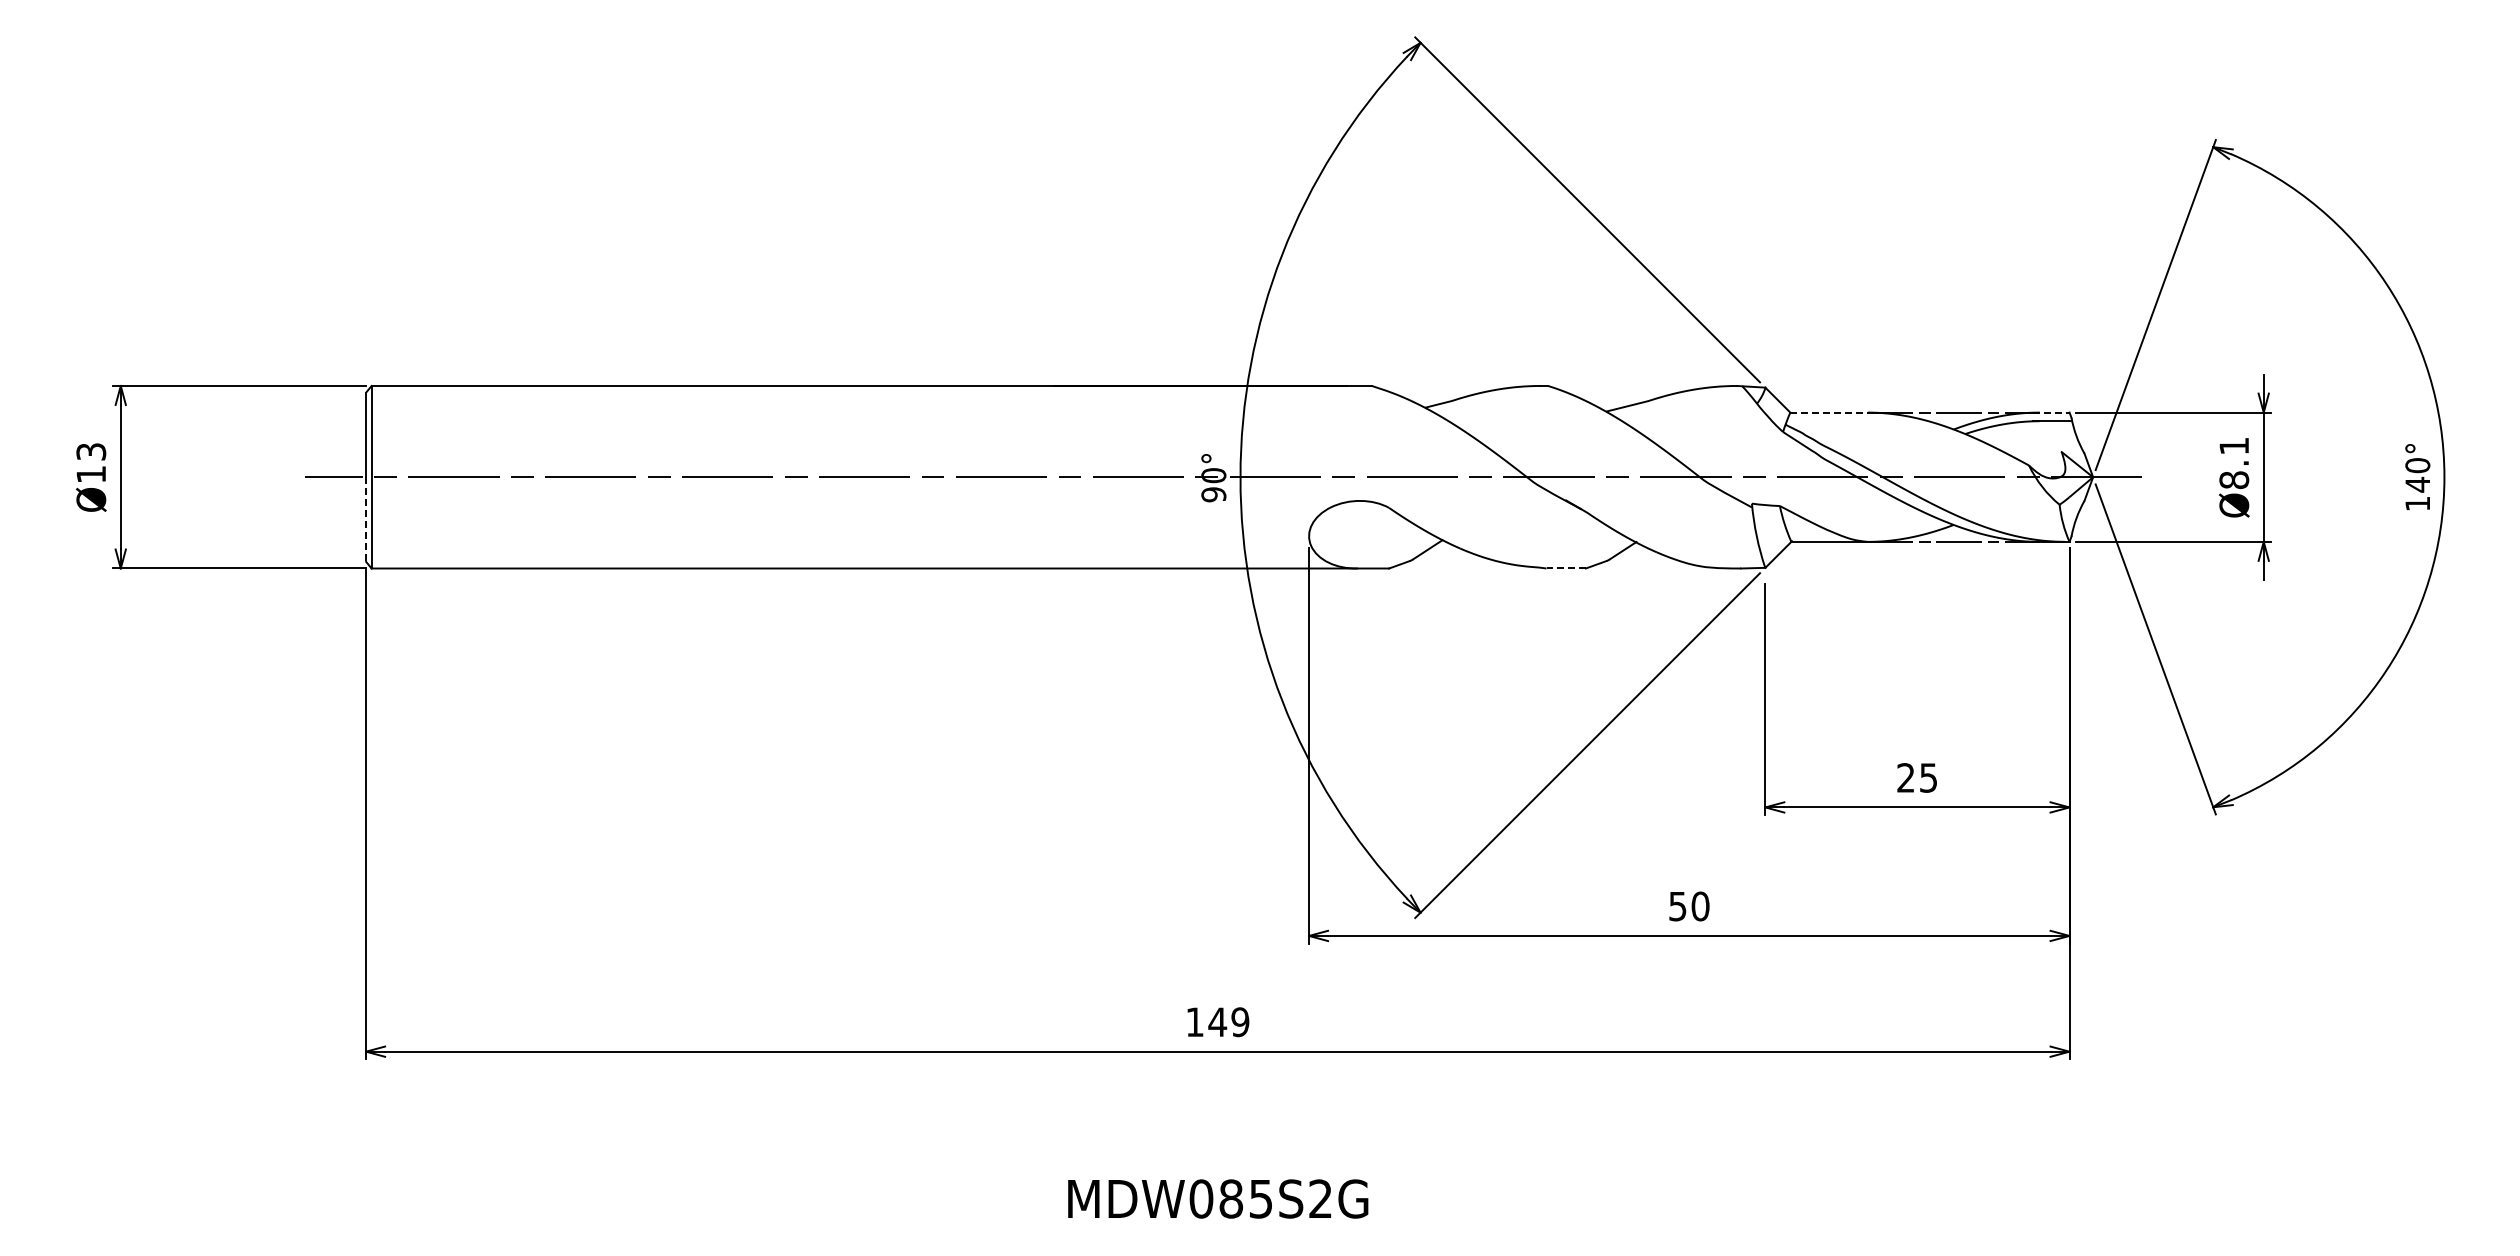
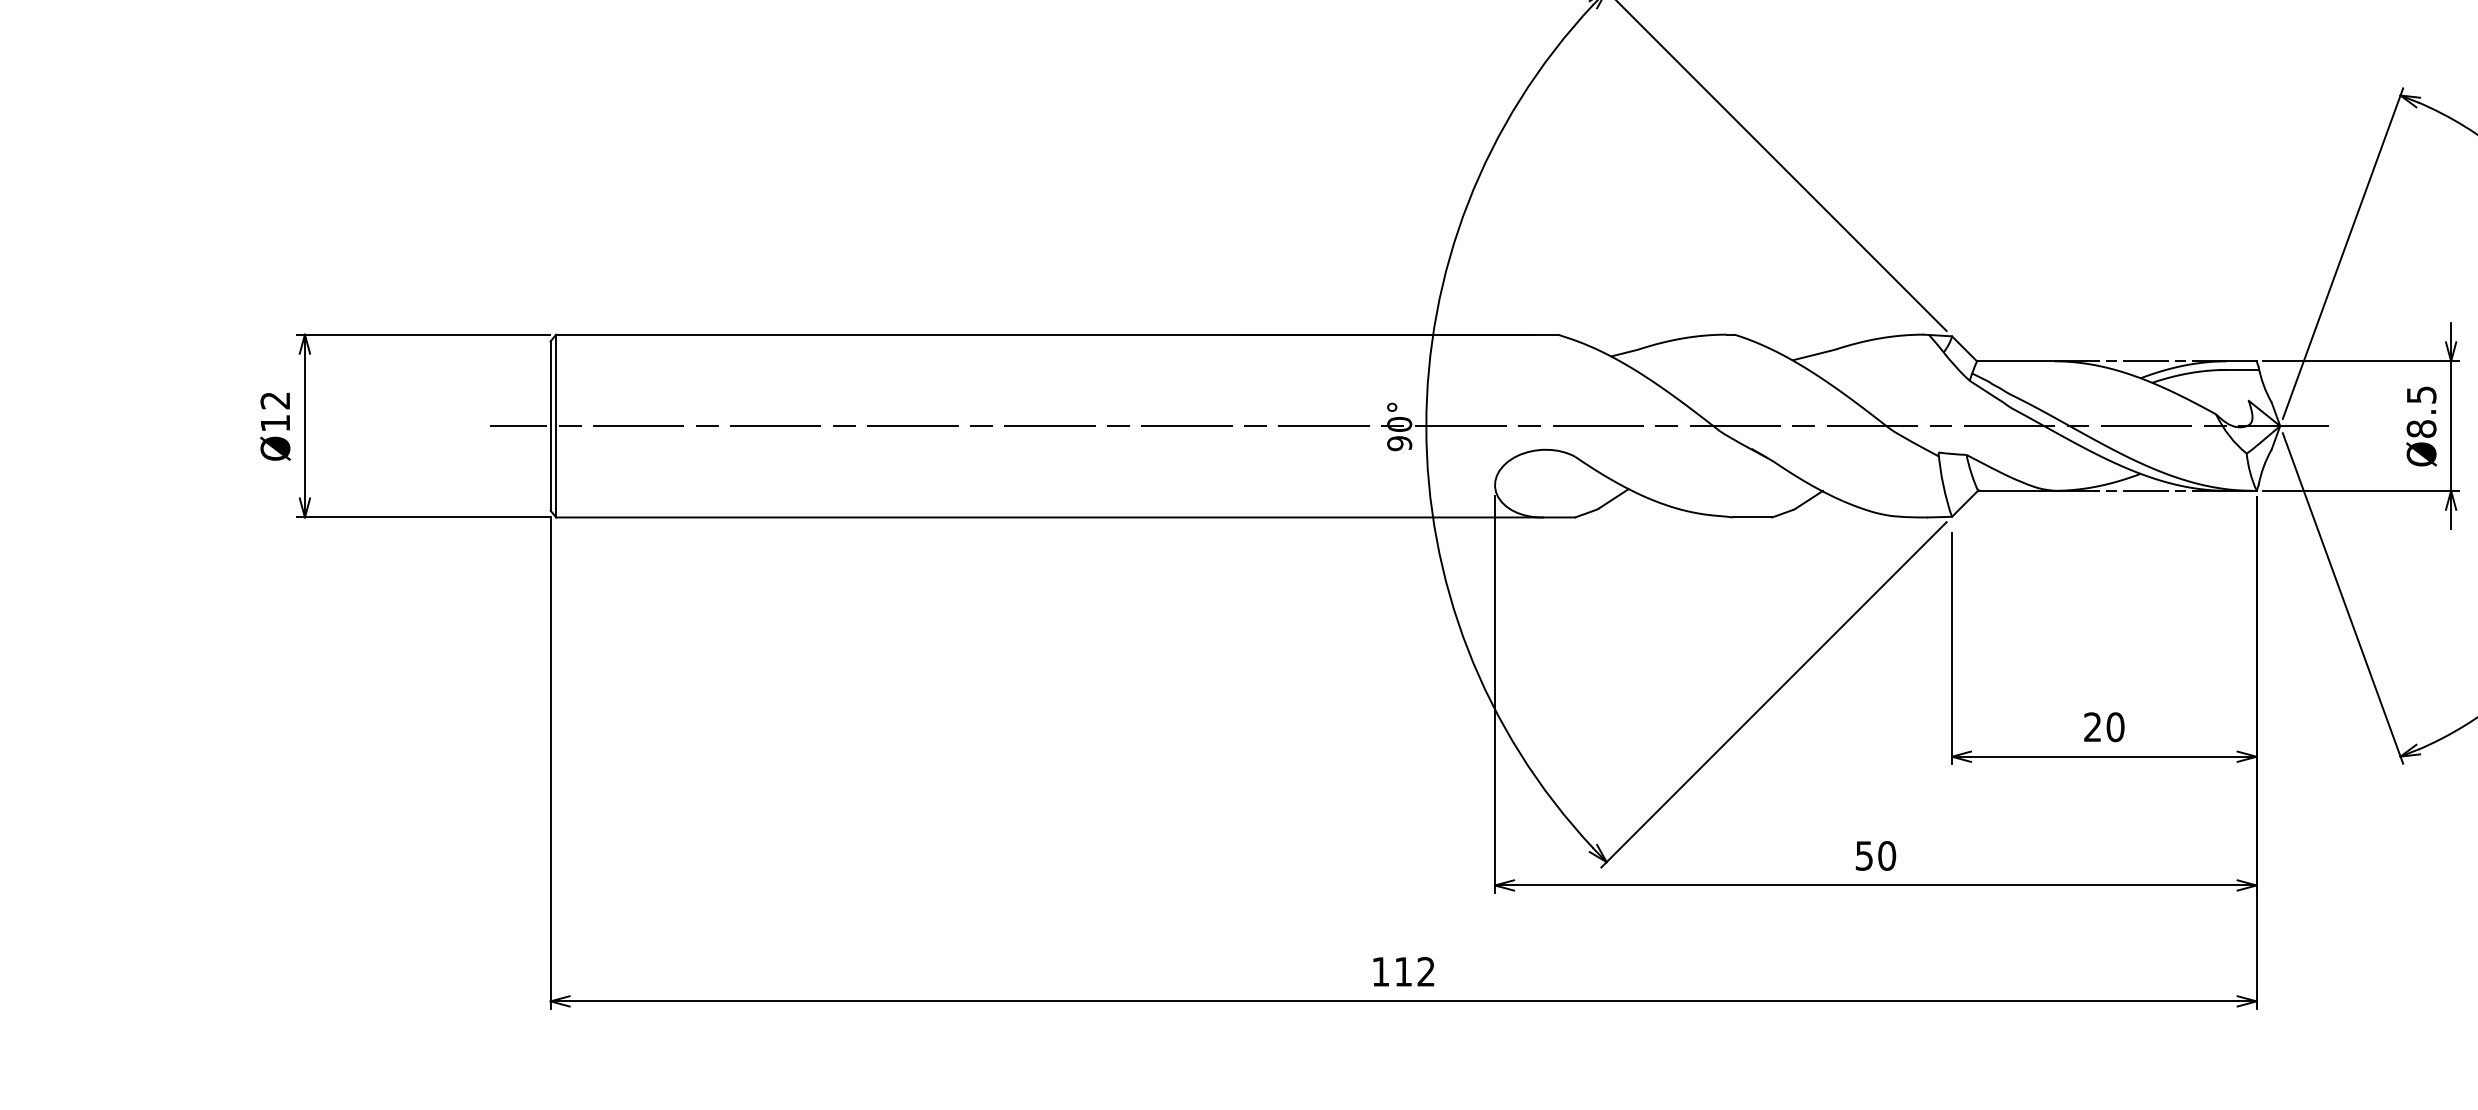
line: (1829, 412) -> (2016, 361), dashed -> solid
line: (2051, 412) -> (2238, 361), dashed -> solid
text: (2234, 446) -> (2421, 395), Ø8.1 -> Ø8.5
text: (91, 451) -> (275, 400), Ø13 -> Ø12
line: (366, 520) -> (551, 469), dashed -> solid
line: (1566, 568) -> (1752, 517), dashed -> solid
text: (1928, 777) -> (2115, 726), 25 -> 20
text: (1228, 1022) -> (1414, 972), 149 -> 112

